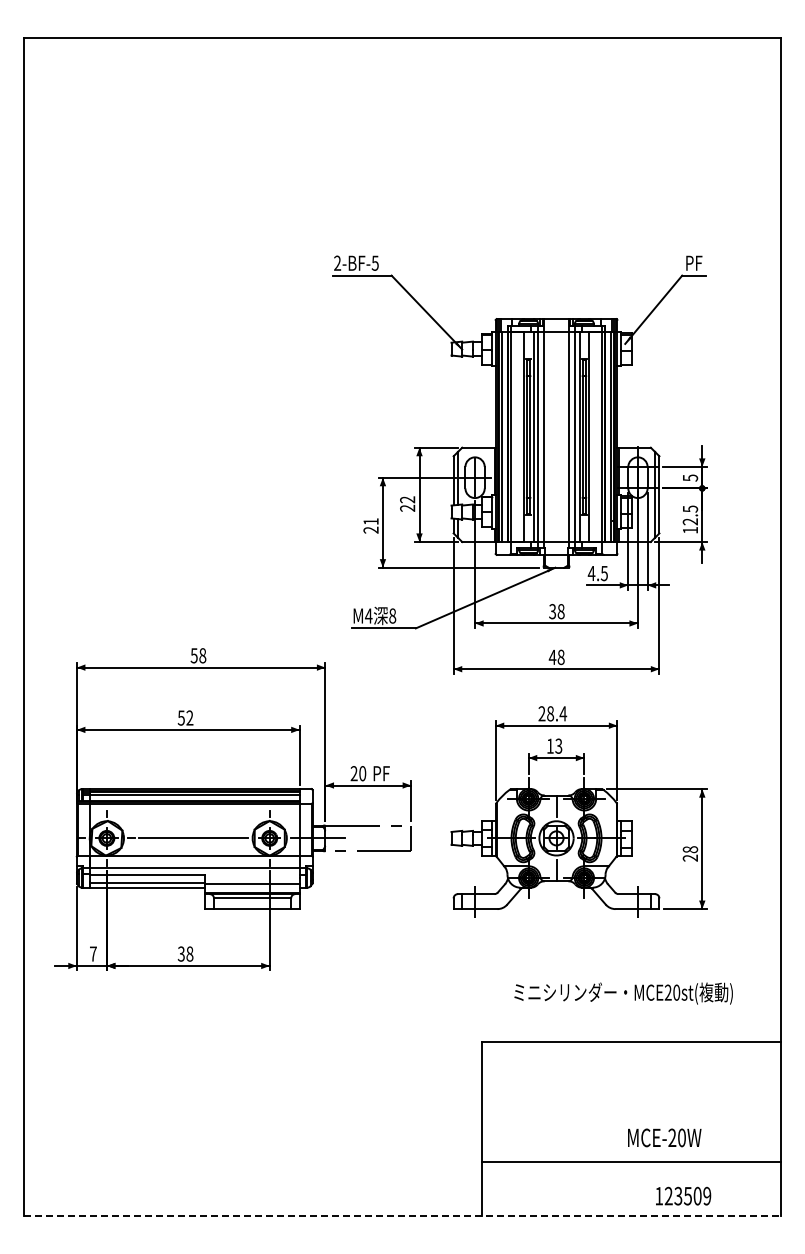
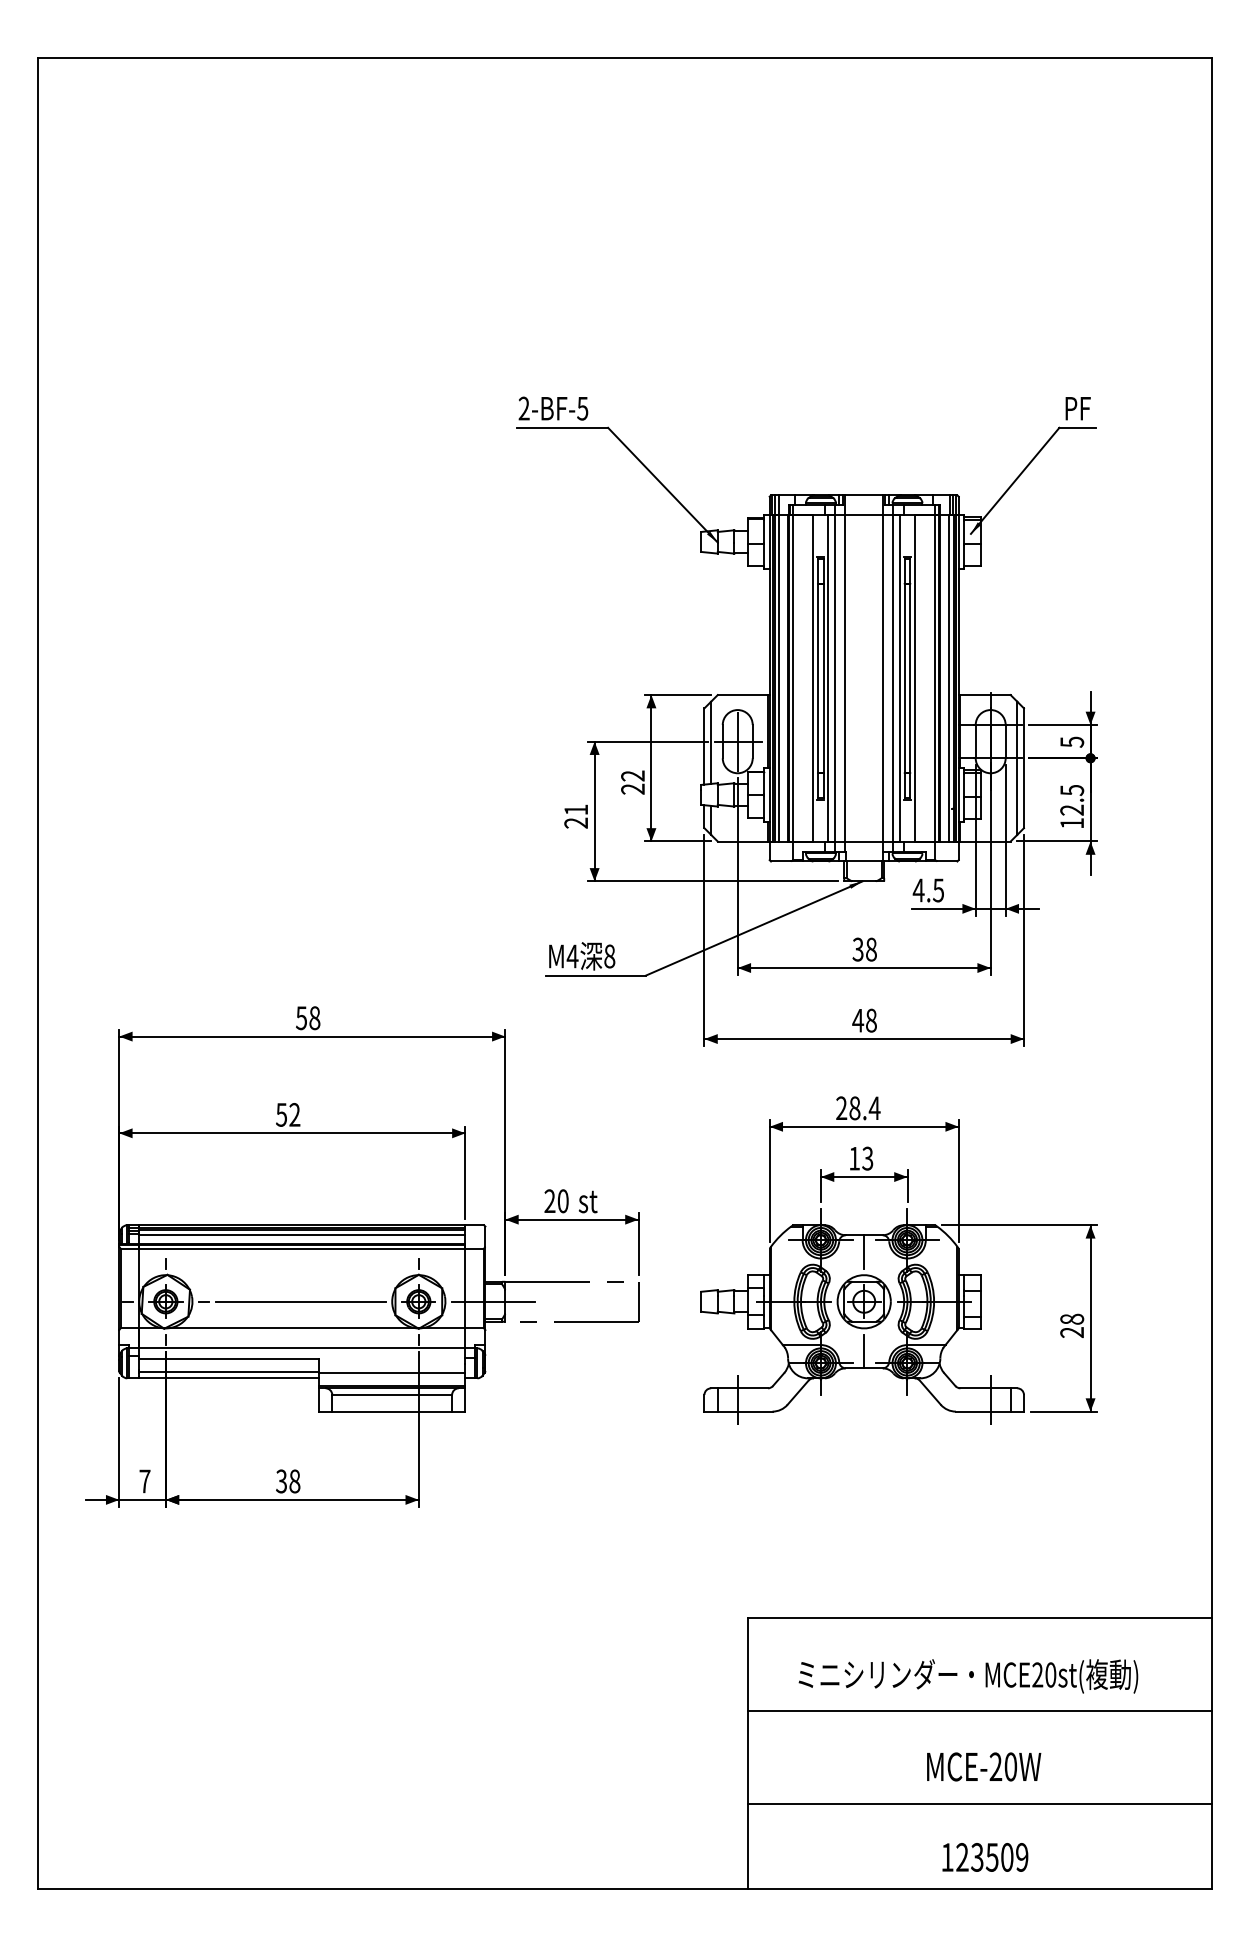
text: (380, 773) -> (590, 1201), PF -> st
text: (623, 993) -> (968, 1676), moved
line: (630, 1101) -> (979, 1710), added
text: (664, 1137) -> (983, 1766), moved
text: (683, 1195) -> (985, 1856), moved
line: (402, 1216) -> (625, 1888), dashed -> solid

